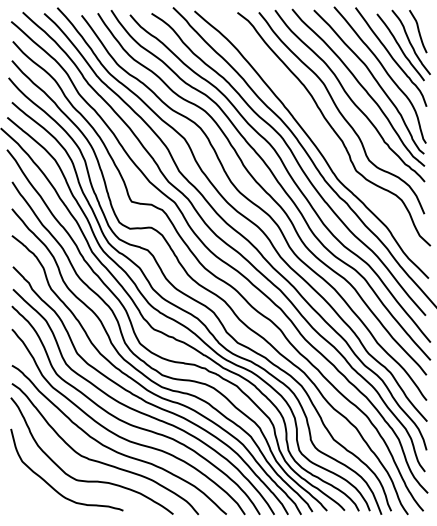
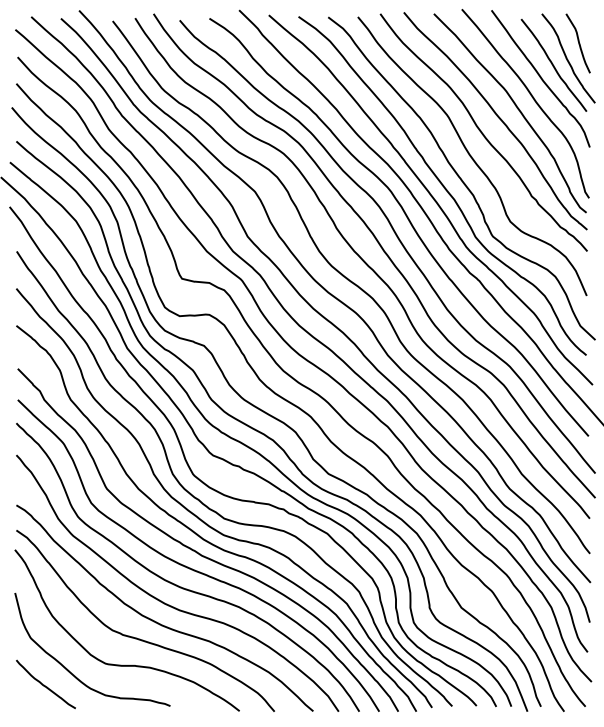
curve: (320, 134) -> (442, 185), added
curve: (32, 495) -> (44, 684), added

